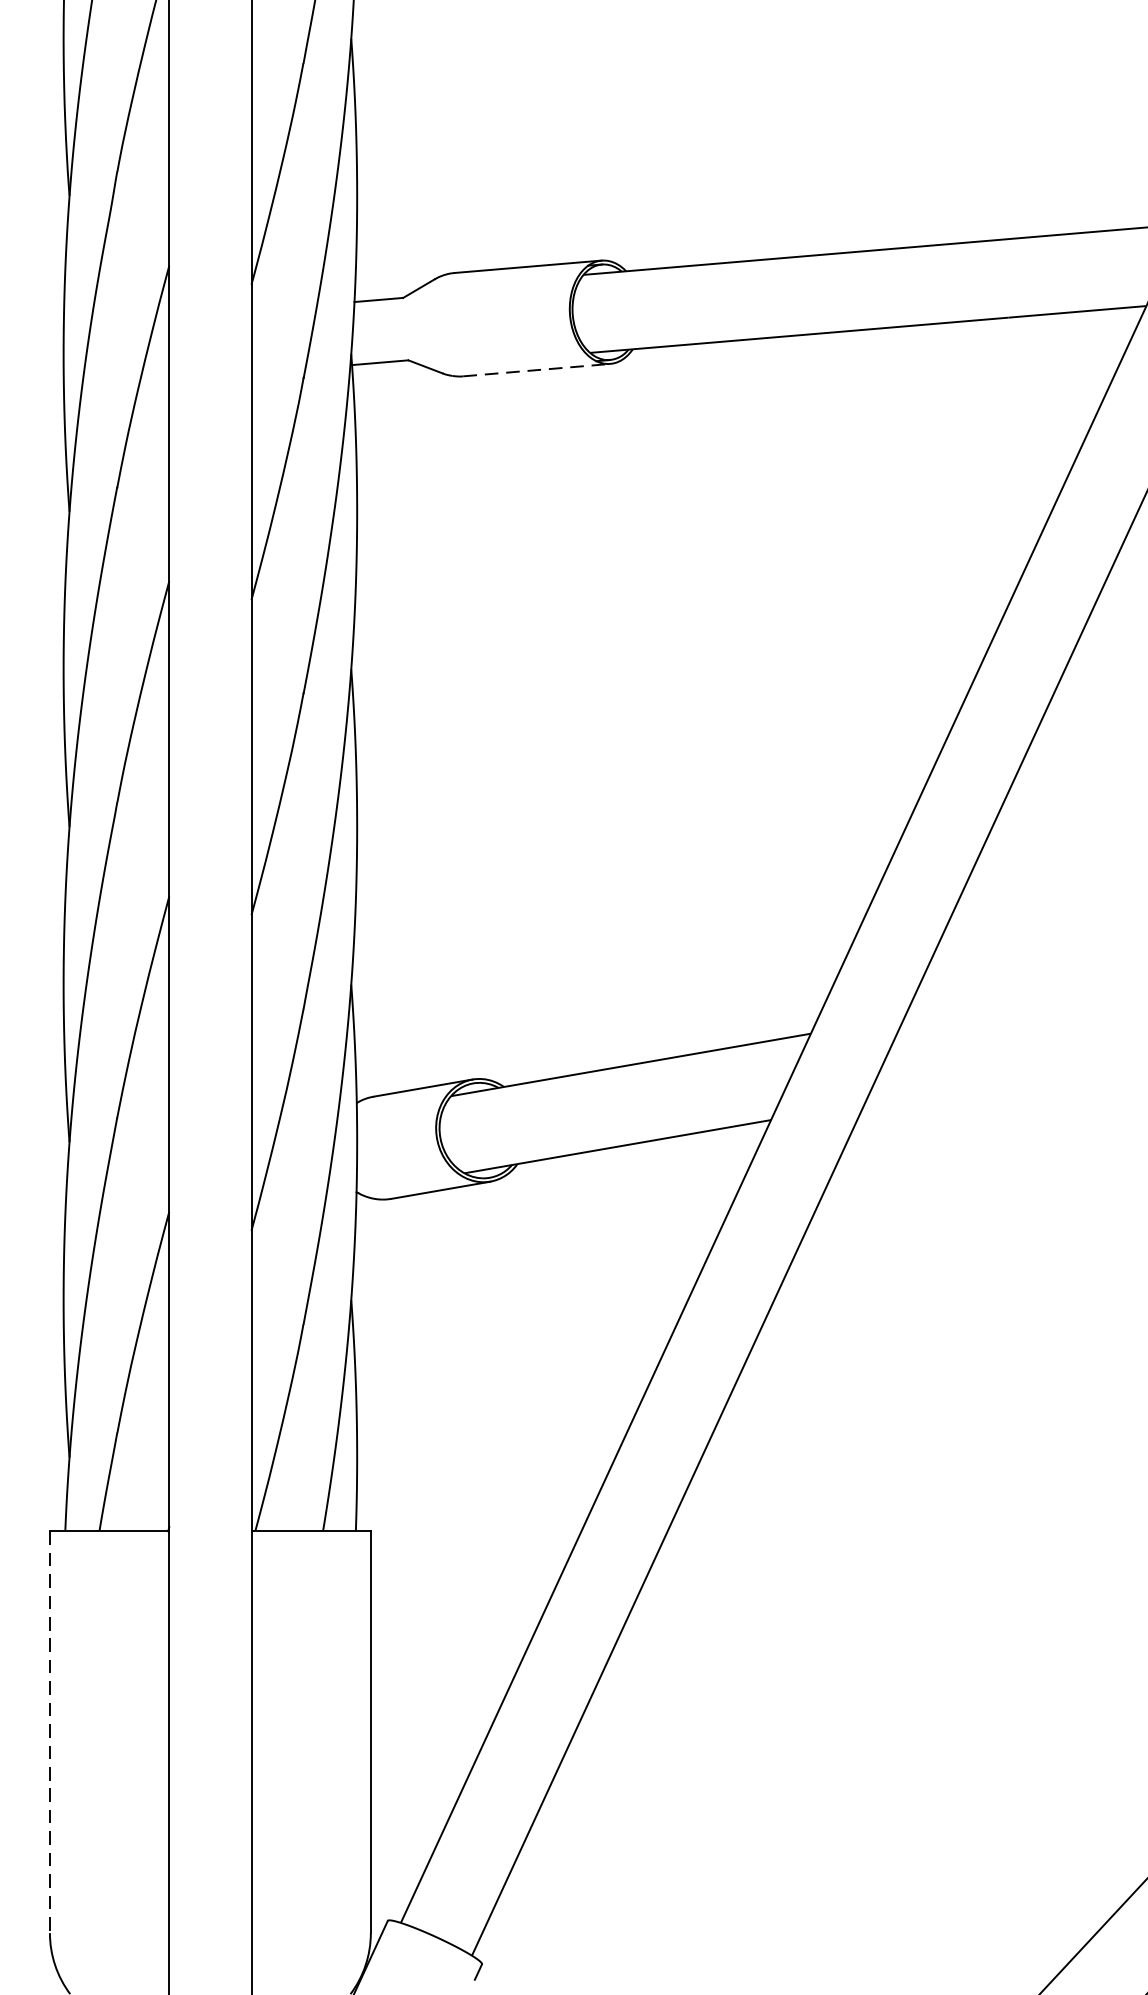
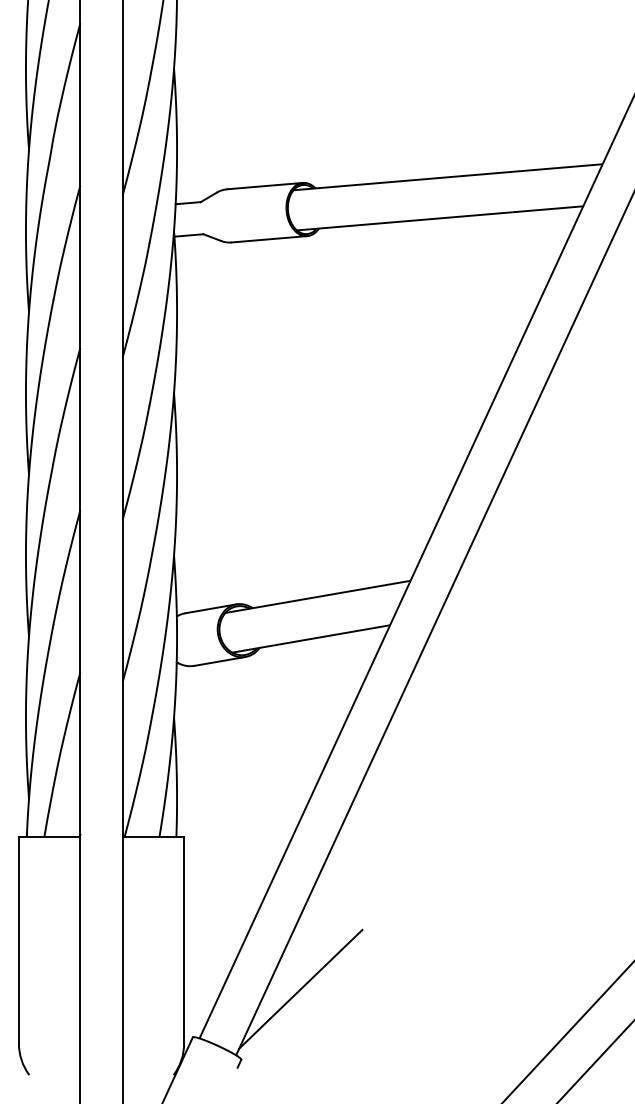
line: (536, 370) -> (269, 239), dashed -> solid
line: (49, 1732) -> (18, 940), dashed -> solid
line: (597, 1825) -> (300, 988), added

